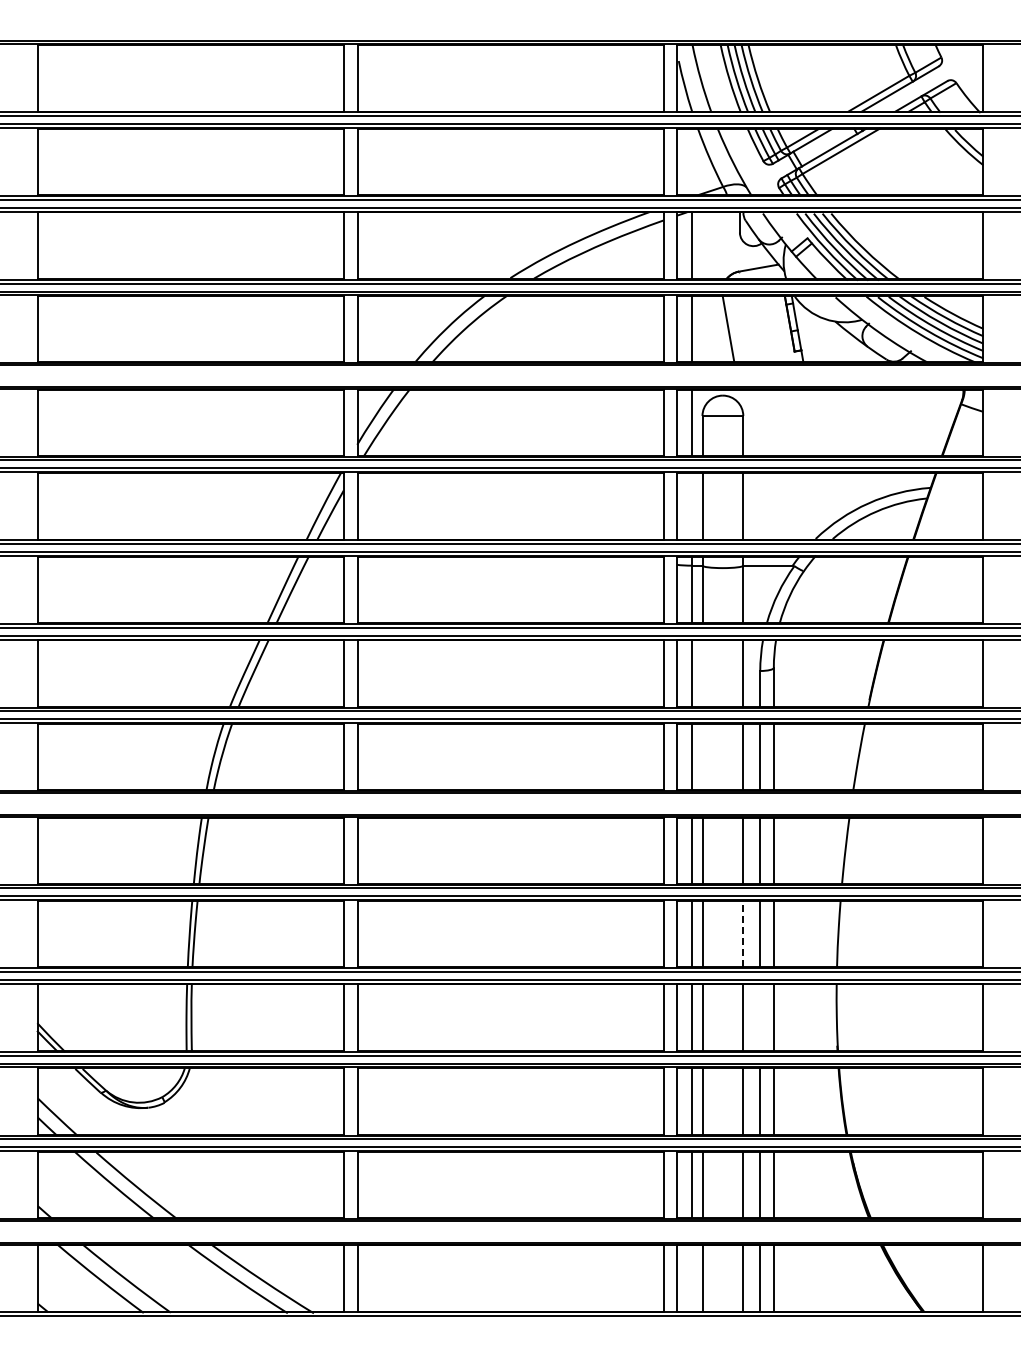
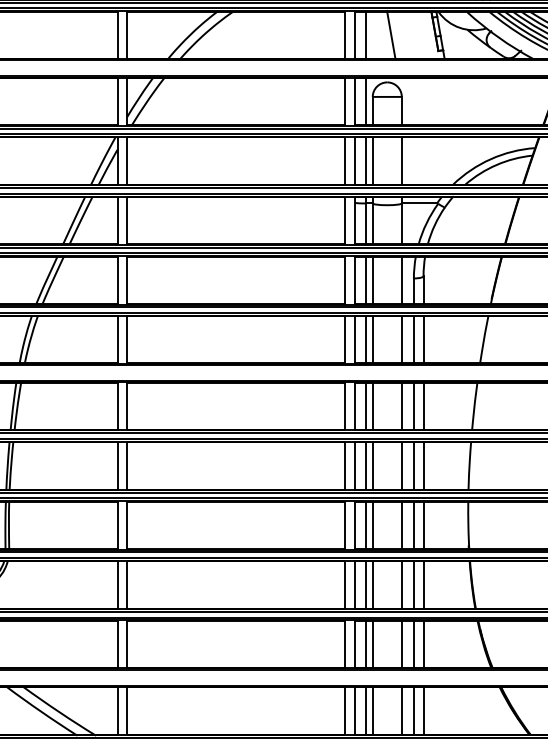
line: (692, 505) -> (365, 160), added
line: (702, 673) -> (372, 280), added
line: (702, 756) -> (372, 339), added
line: (743, 933) -> (401, 465), dashed -> solid
line: (760, 1017) -> (414, 525), added
line: (692, 1278) -> (365, 710), added

